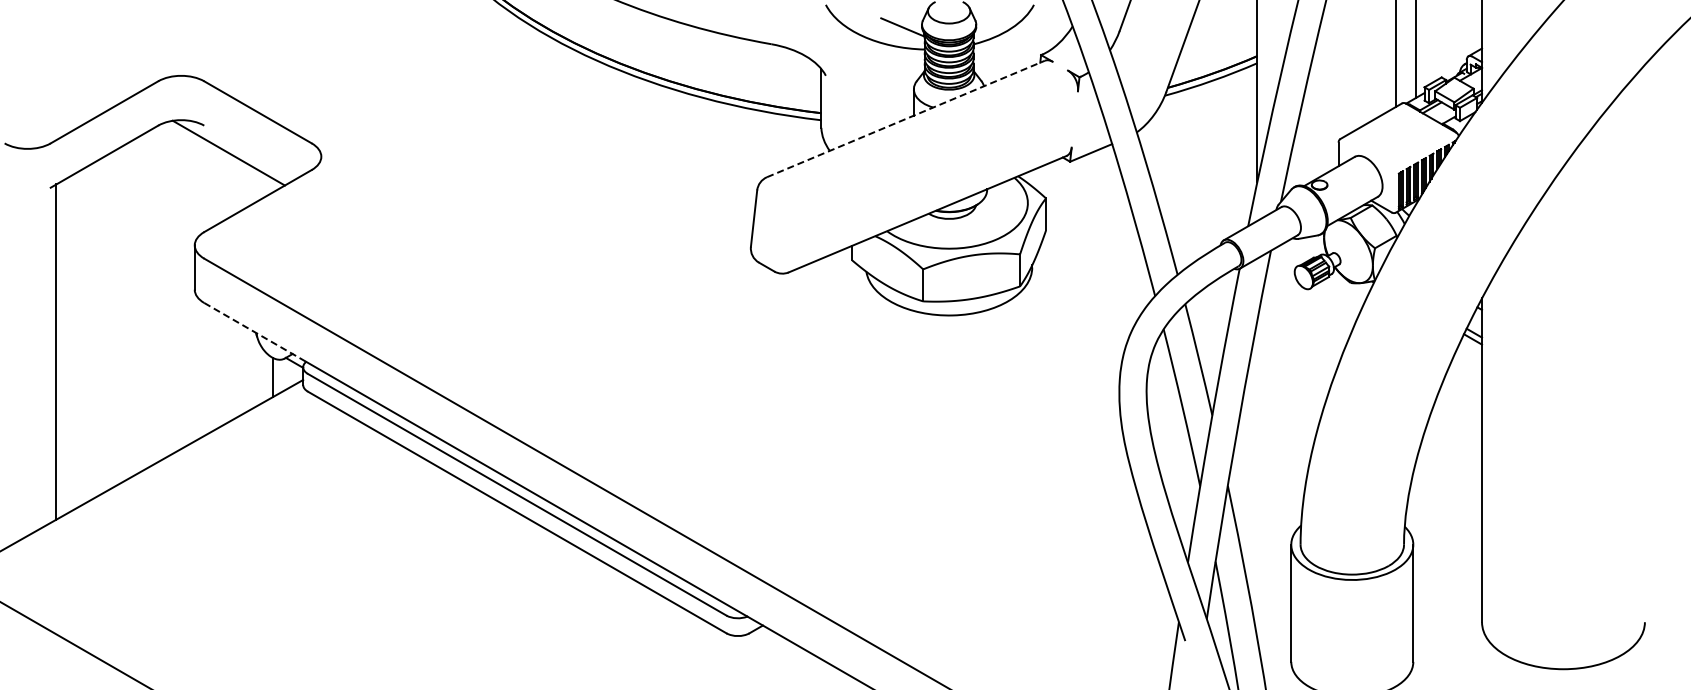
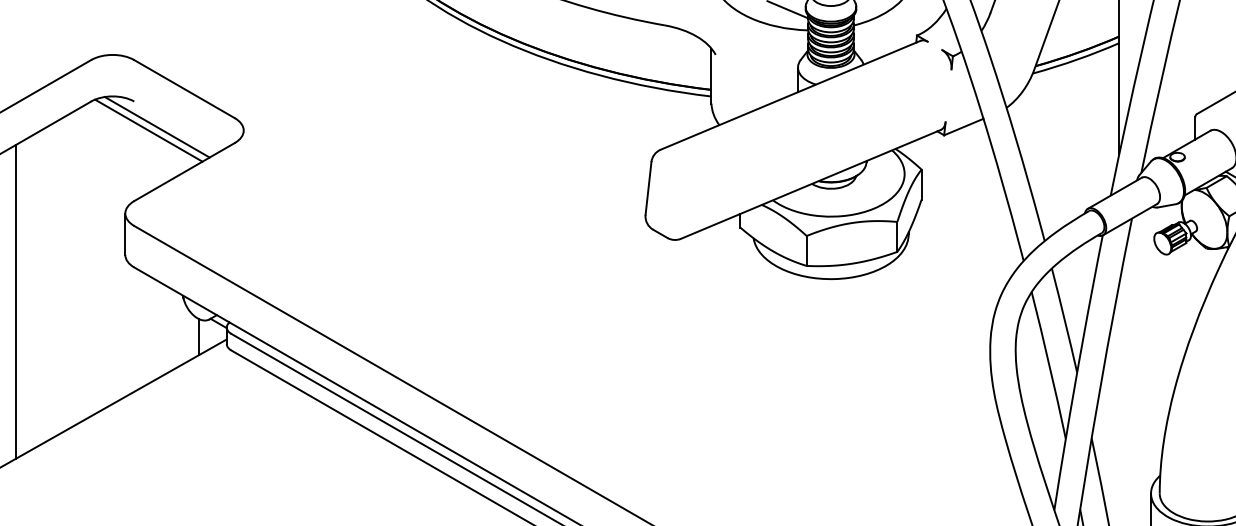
line: (905, 119) -> (790, 95), dashed -> solid
line: (219, 156) -> (148, 130), added
line: (255, 332) -> (182, 295), dashed -> solid
line: (77, 339) -> (15, 301), added

